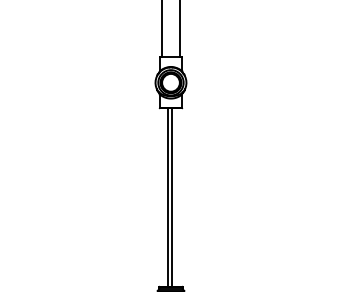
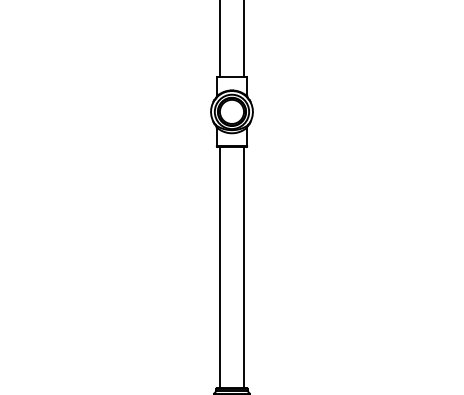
line: (168, 197) -> (244, 267), moved
line: (172, 197) -> (219, 267), moved

